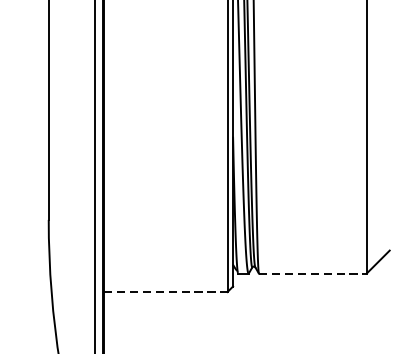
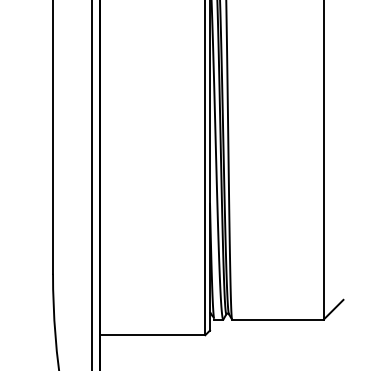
line: (312, 273) -> (277, 319), dashed -> solid
line: (165, 292) -> (152, 335), dashed -> solid

